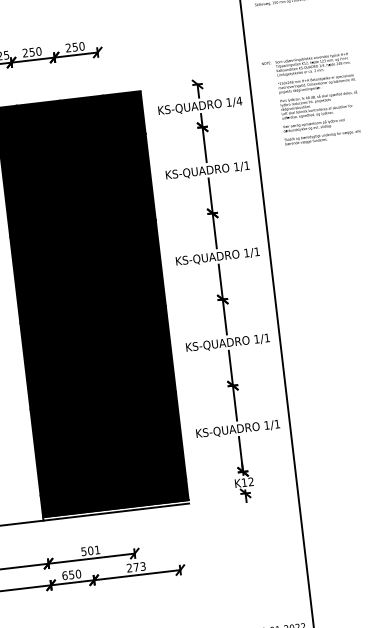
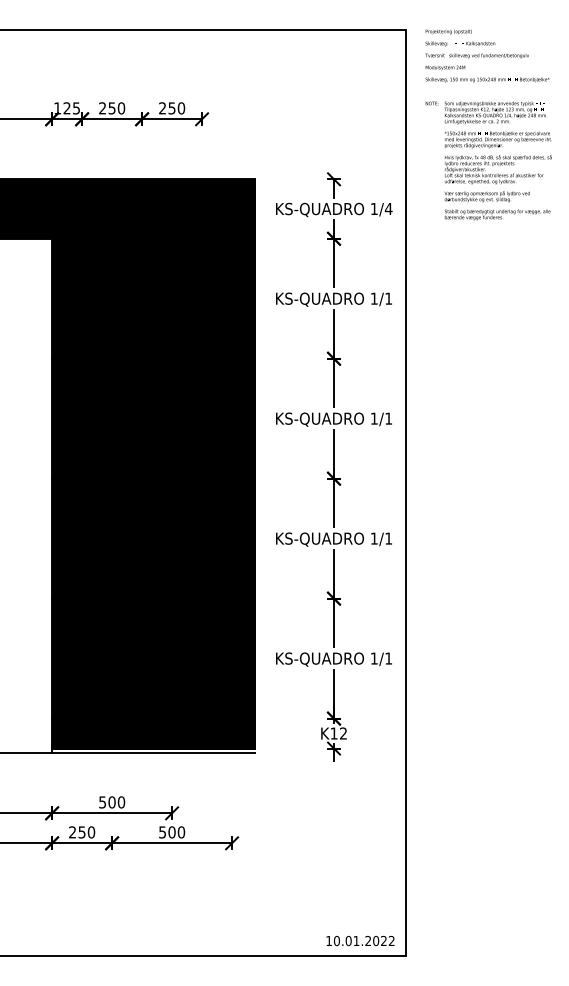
text: (311, 99) -> (488, 160), moved
text: (97, 550) -> (121, 802), 501 -> 500
text: (136, 567) -> (172, 832), 273 -> 500
text: (64, 575) -> (72, 832), 650 -> 250

